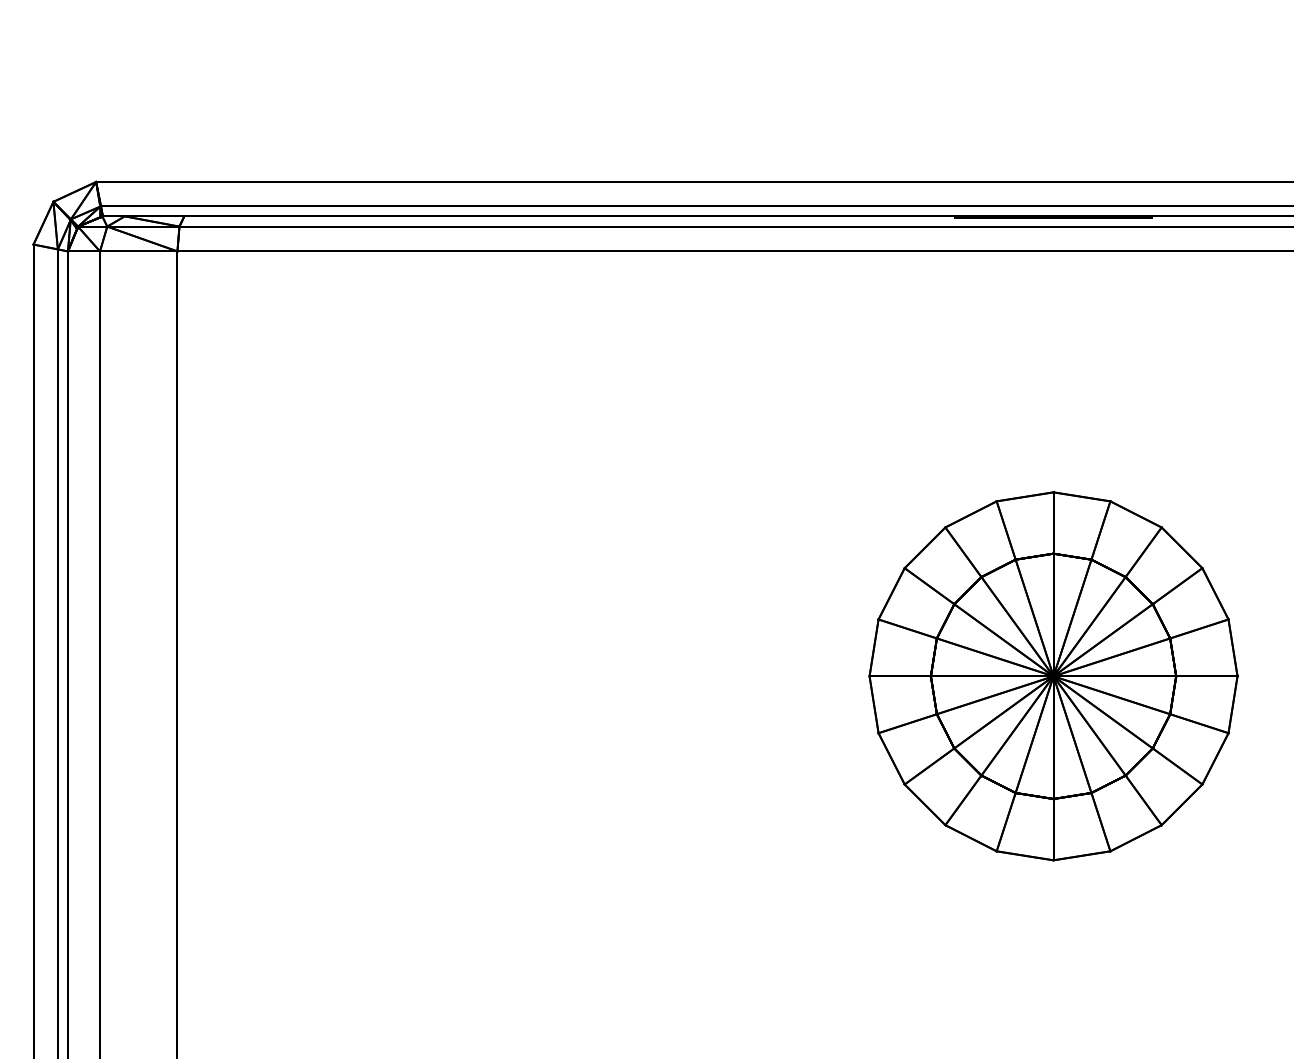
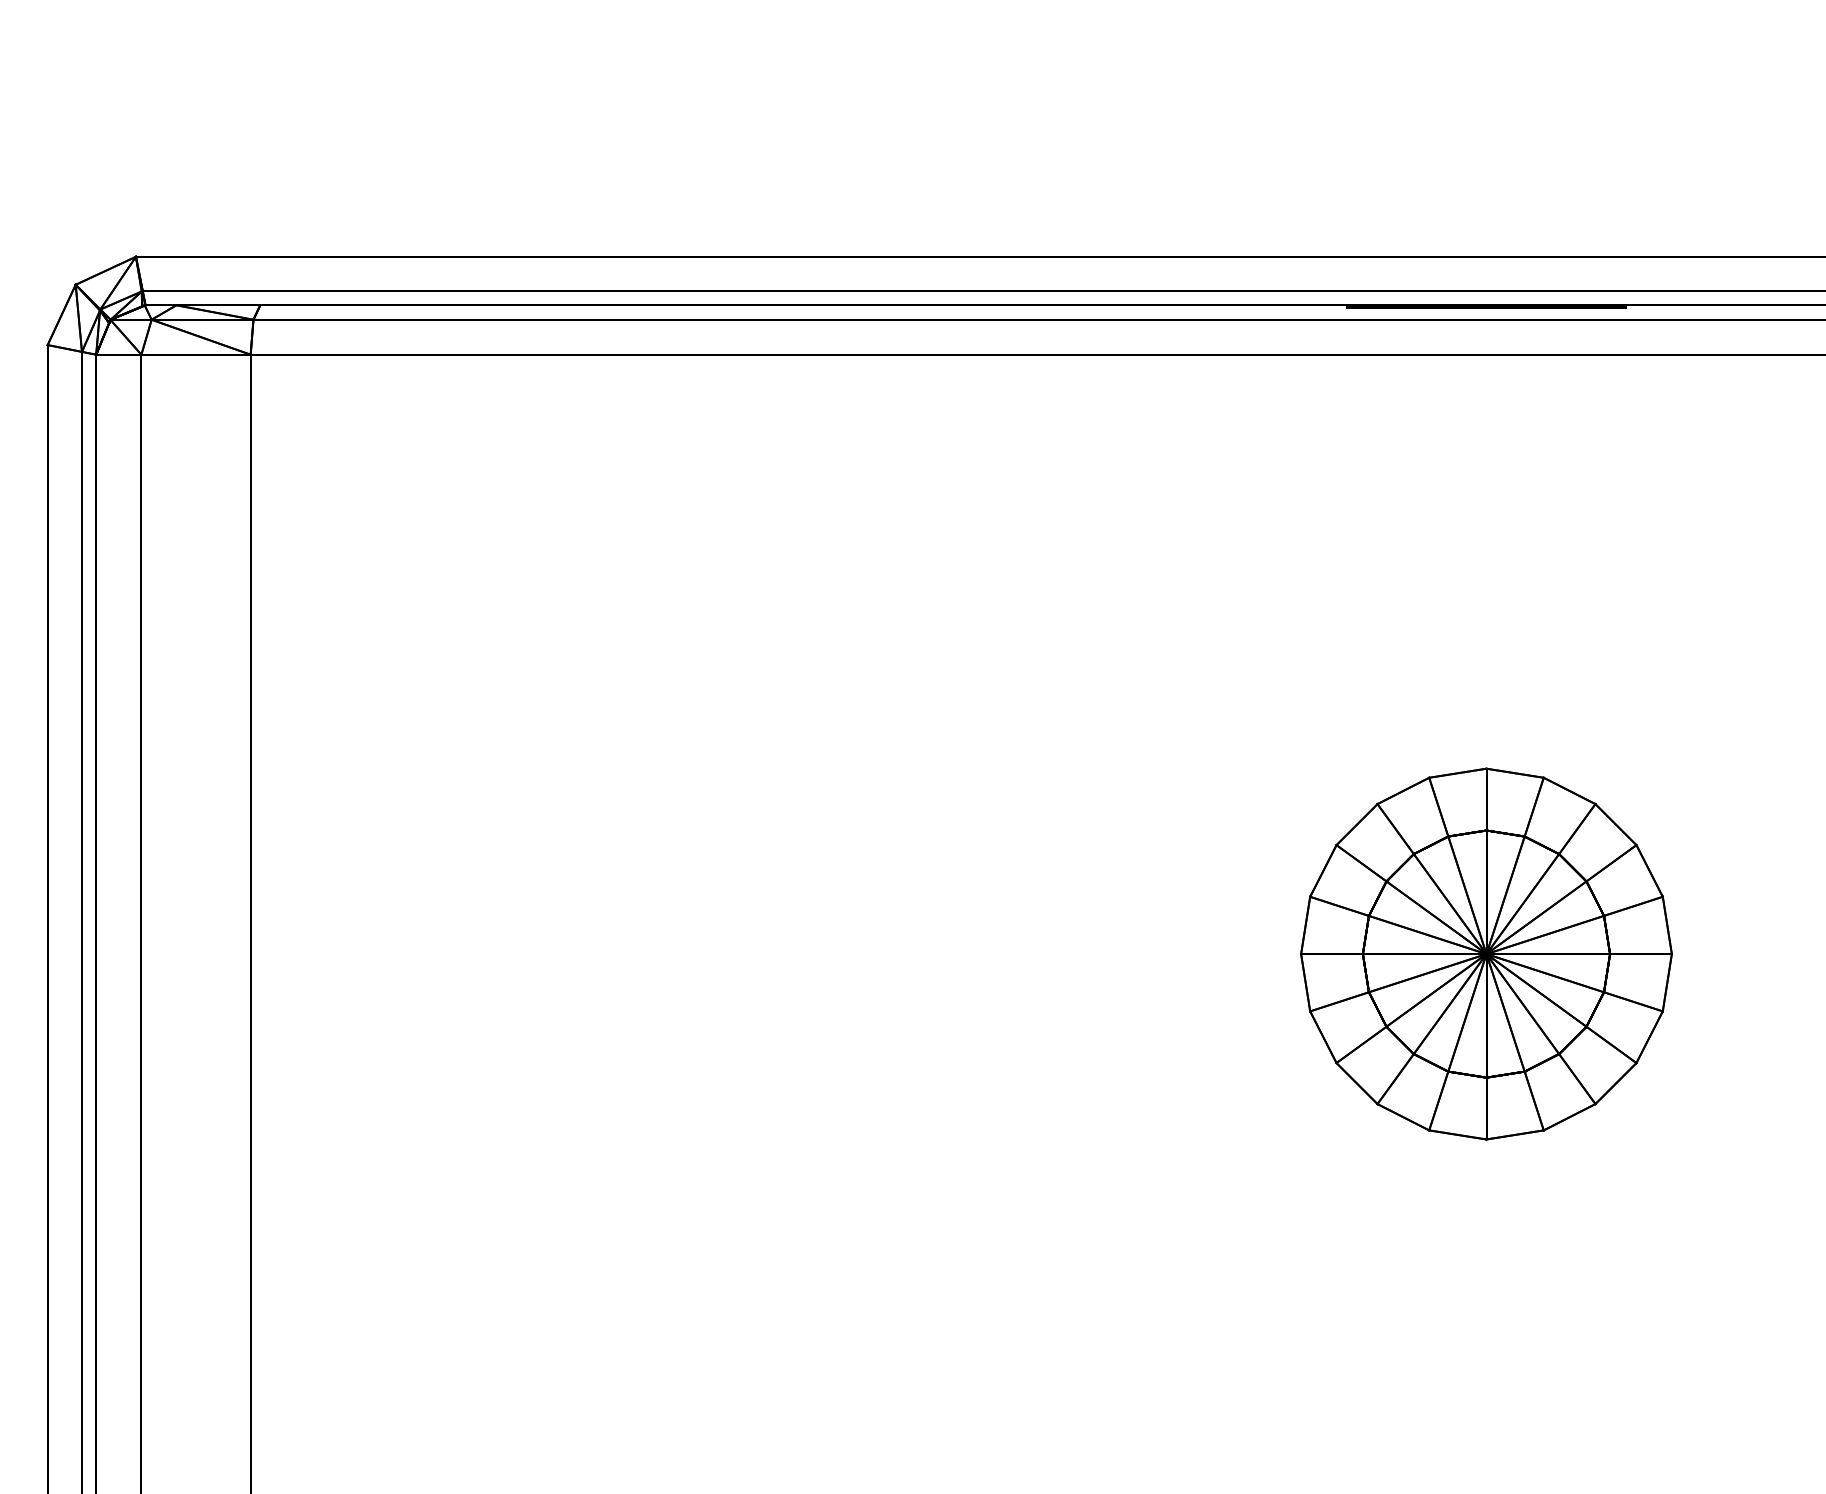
part: (1053, 675) -> (1486, 953), size x0.71

